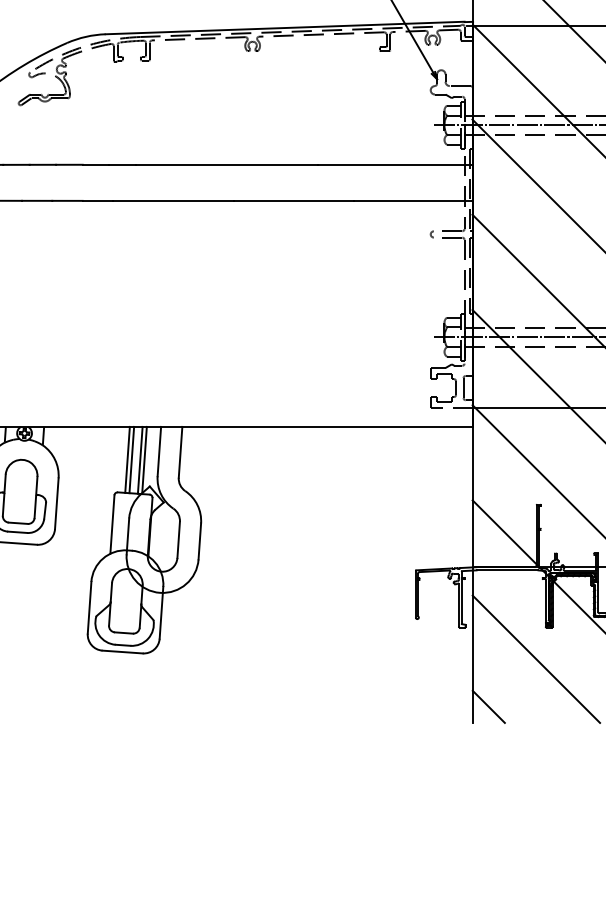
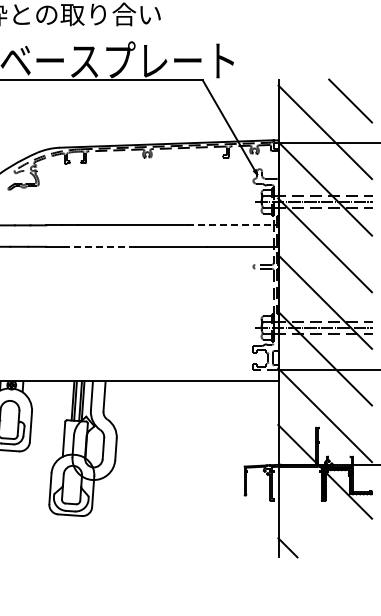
line: (397, 165) -> (233, 225), solid -> dashed
line: (173, 200) -> (100, 246), solid -> dashed
line: (536, 659) -> (316, 519), removed

